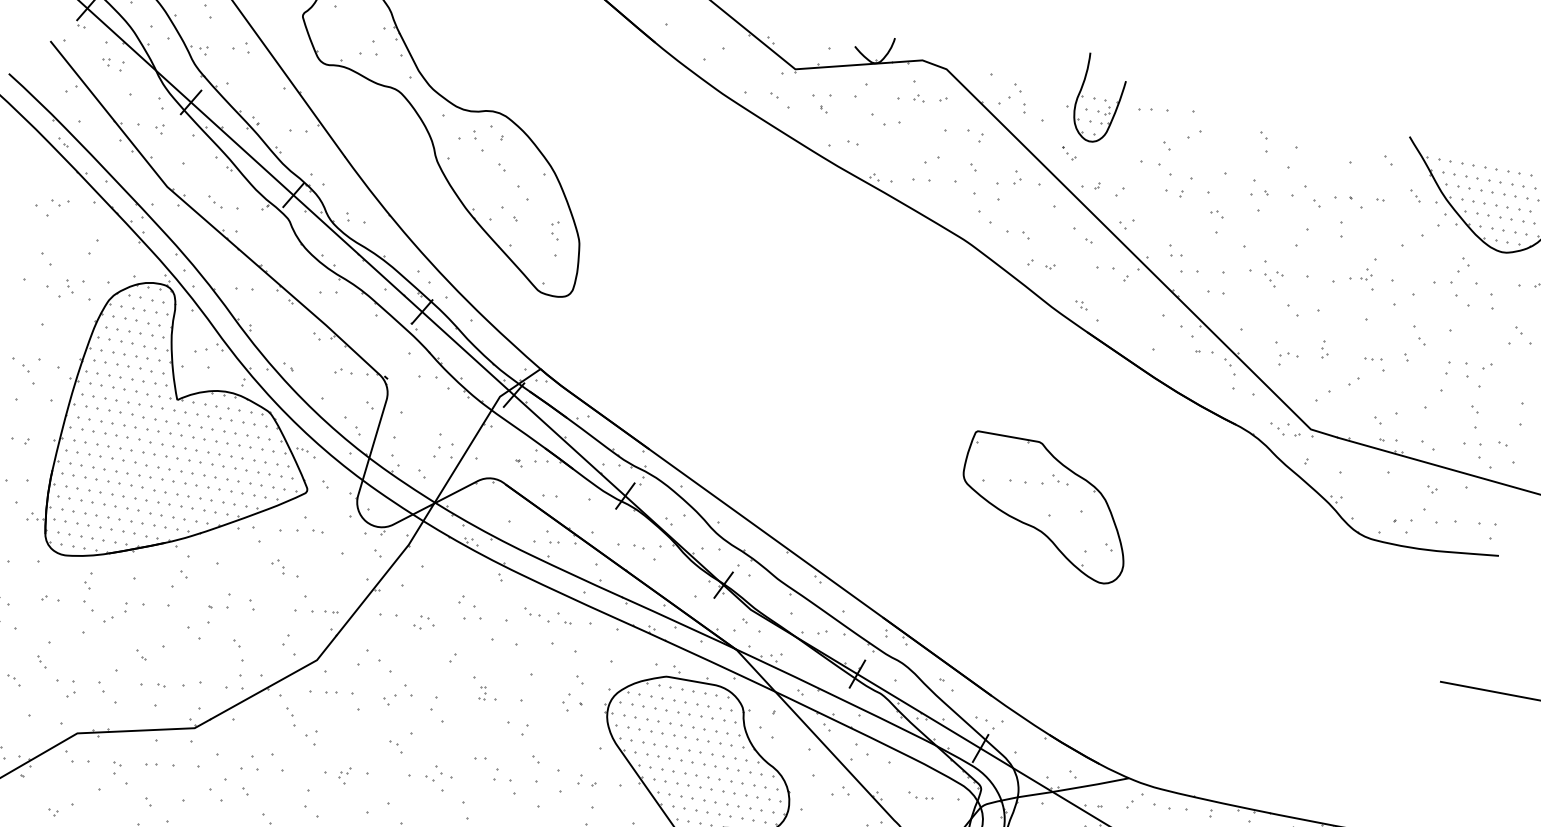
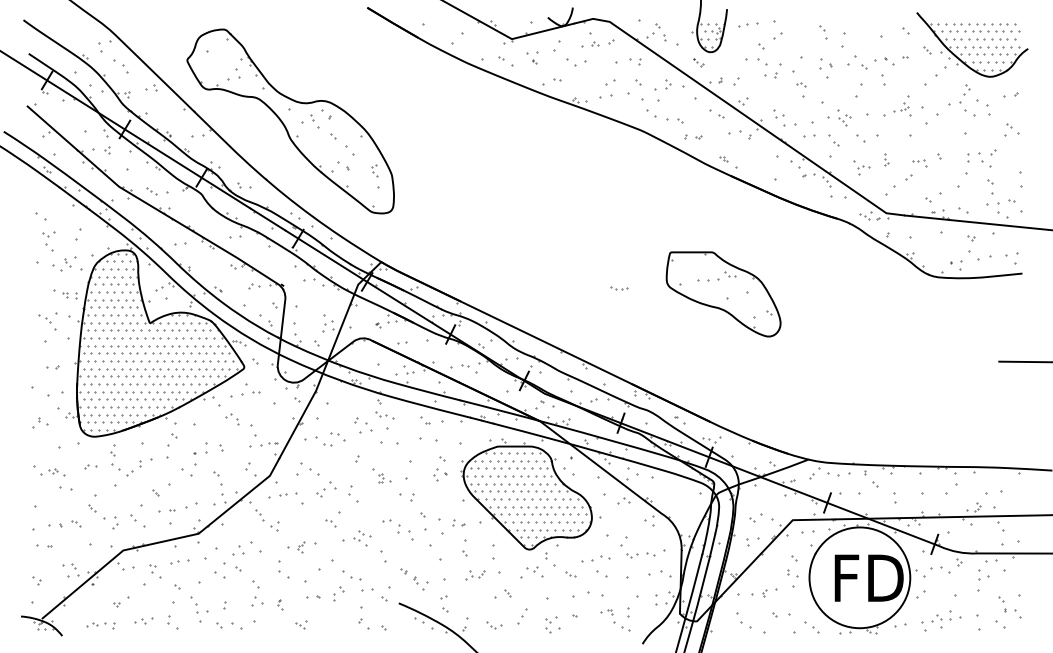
part: (112, 63) -> (69, 295), moved
part: (59, 203) -> (48, 234), moved
part: (1418, 335) -> (833, 140), moved
part: (284, 568) -> (238, 420), size x1.4
part: (536, 614) -> (384, 415), moved
part: (424, 623) -> (335, 439), size x1.6
part: (921, 797) -> (619, 288), moved

